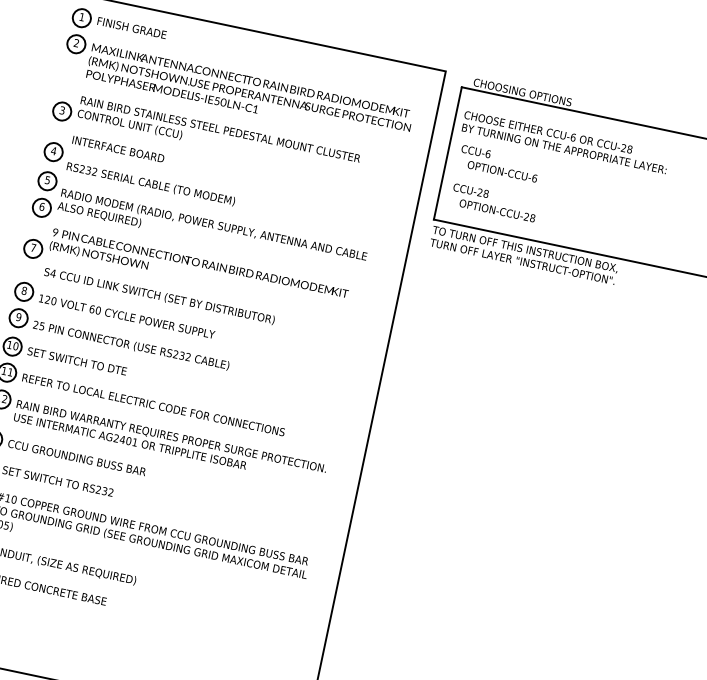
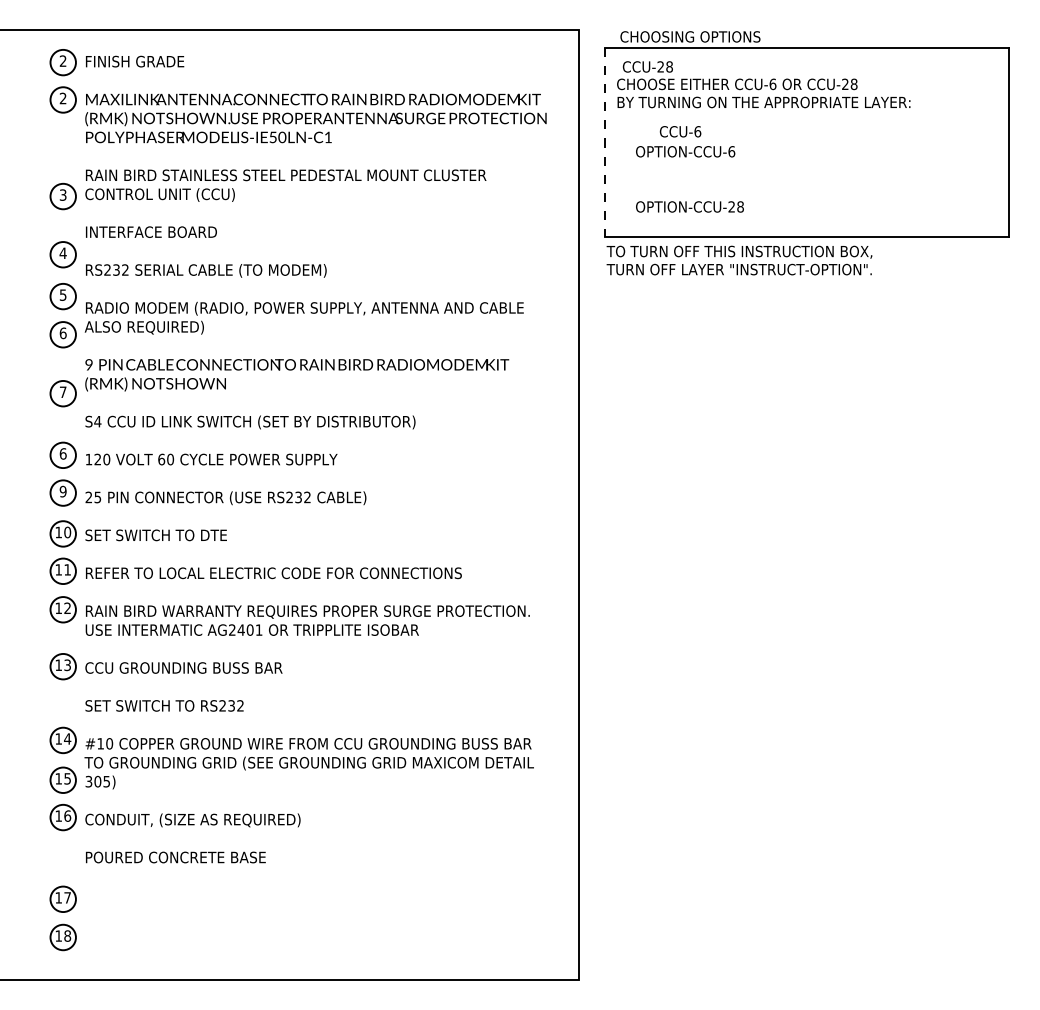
text: (81, 16) -> (62, 60), 1 -> 2
text: (476, 151) -> (680, 131), moved
line: (448, 153) -> (605, 142), solid -> dashed
text: (470, 190) -> (647, 66), moved
text: (23, 290) -> (62, 453), 8 -> 6

